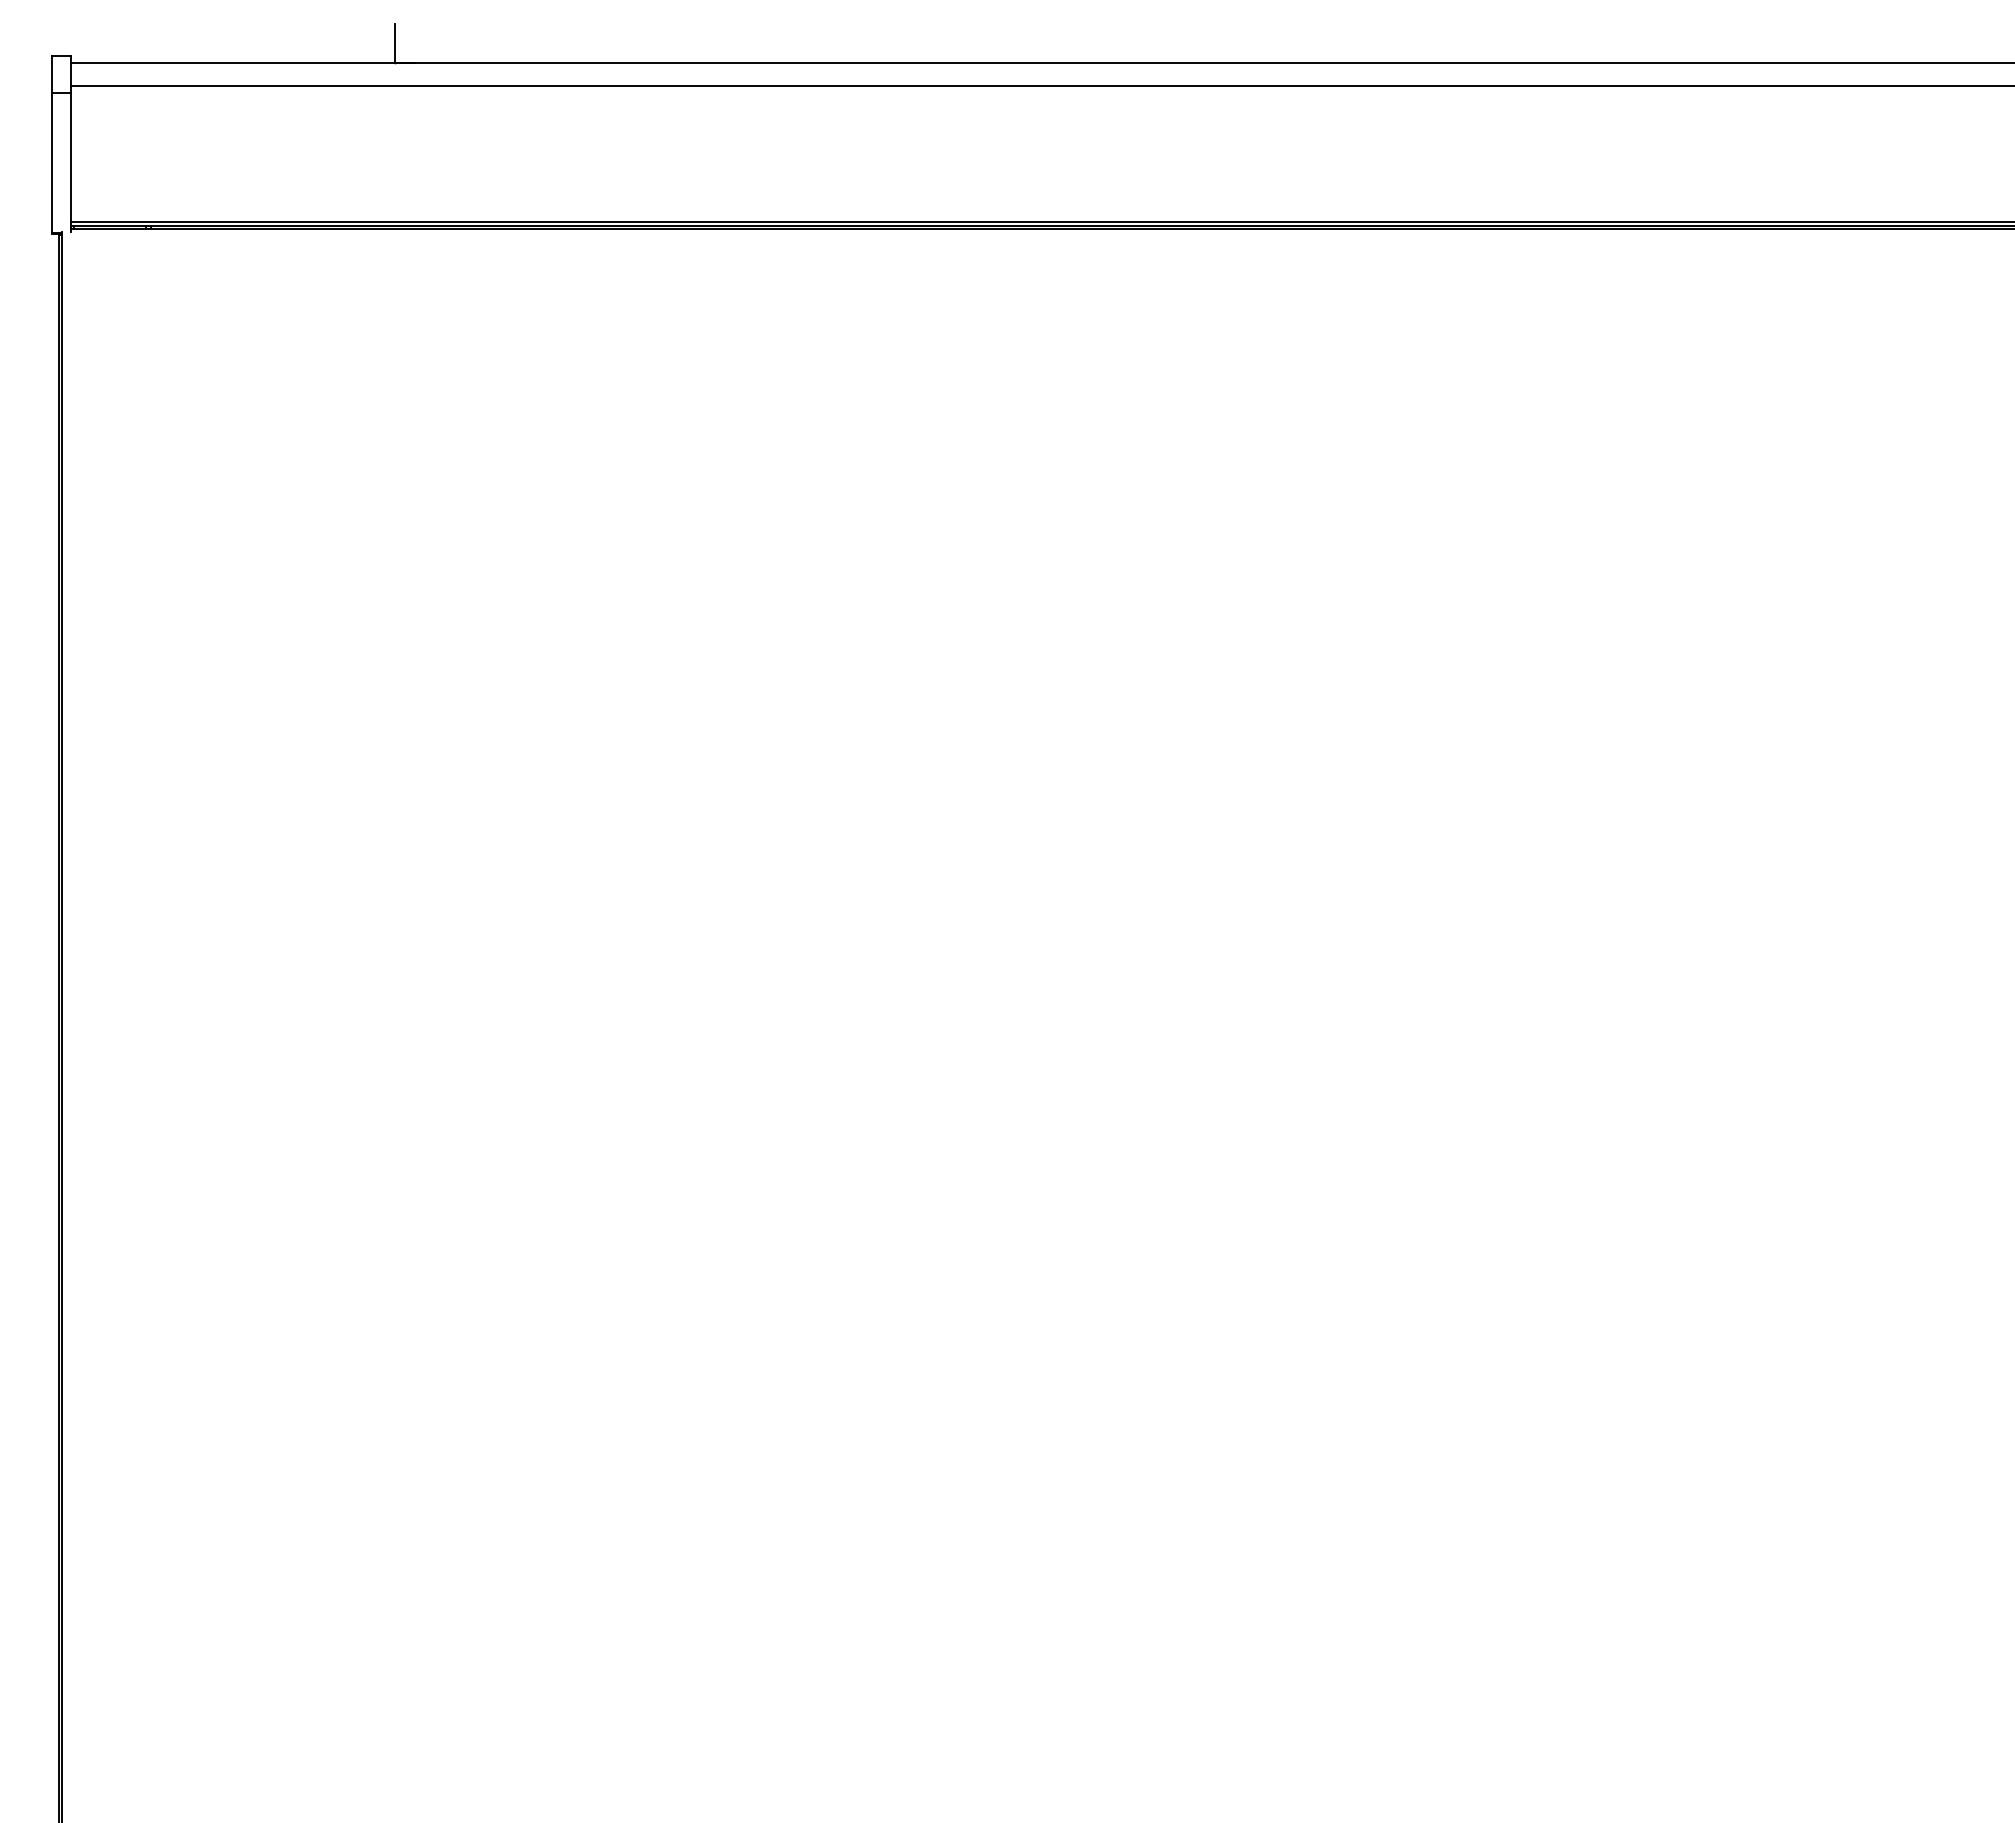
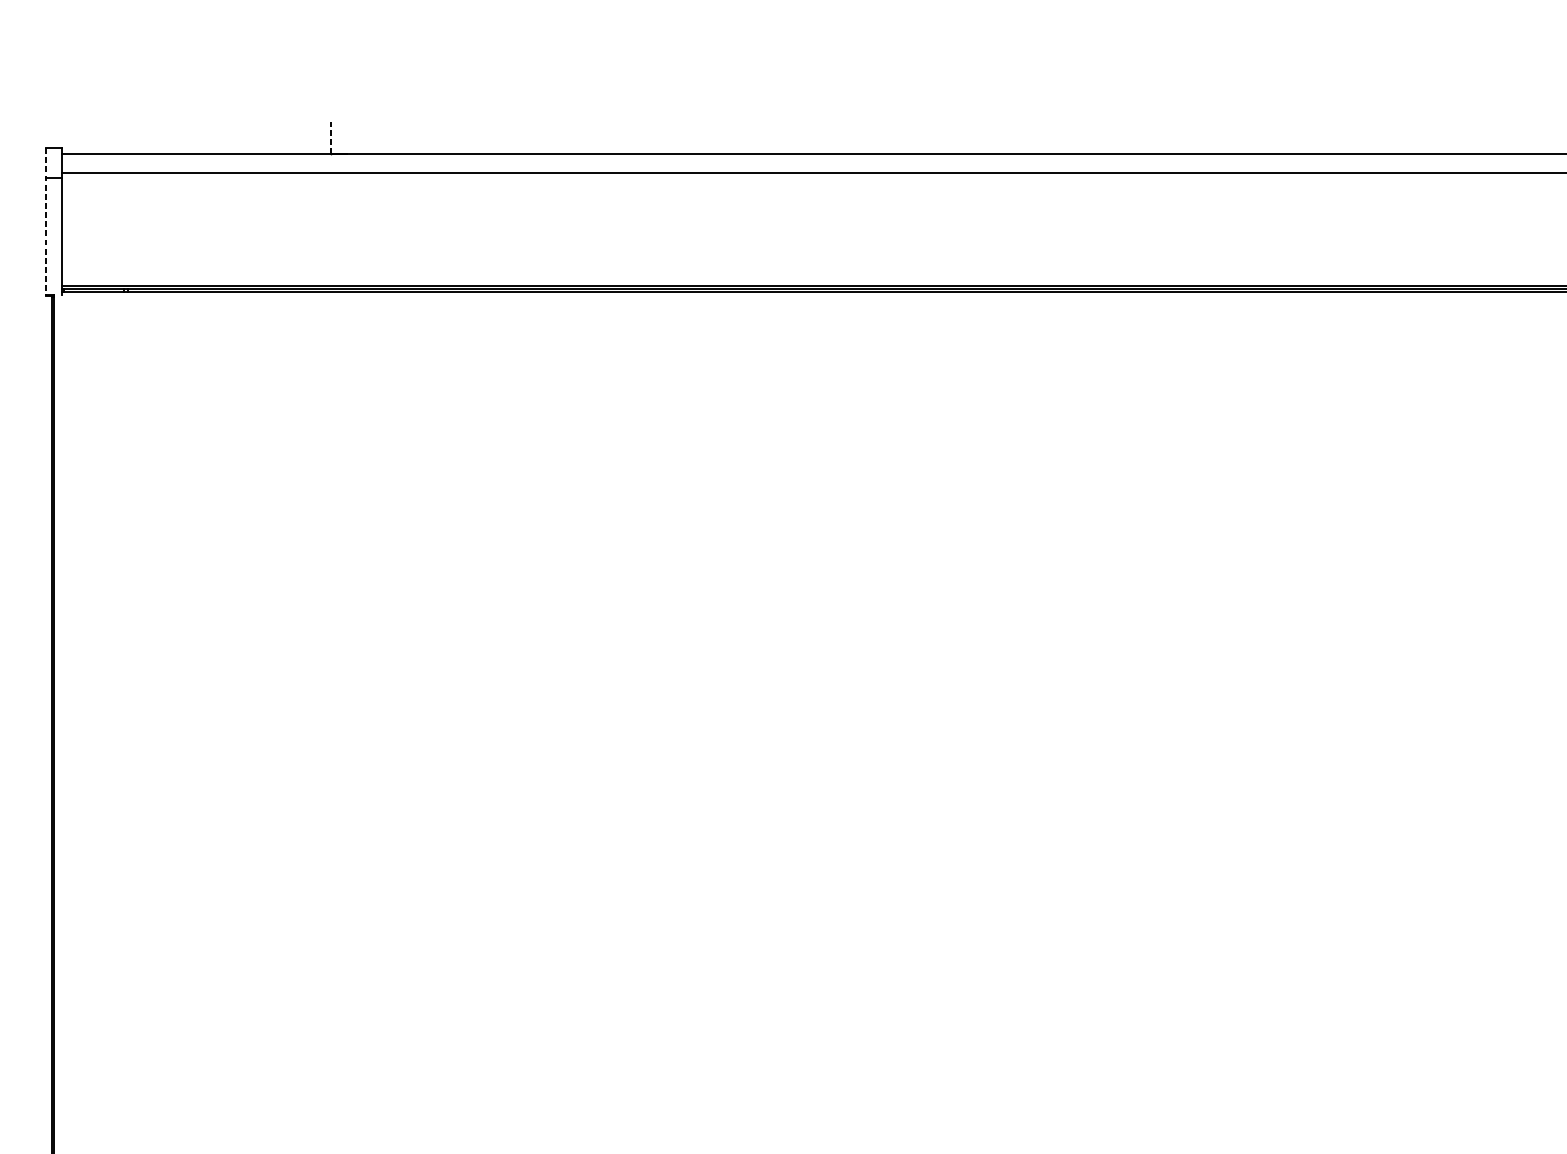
line: (395, 43) -> (331, 137), solid -> dashed
line: (52, 145) -> (46, 222), solid -> dashed

